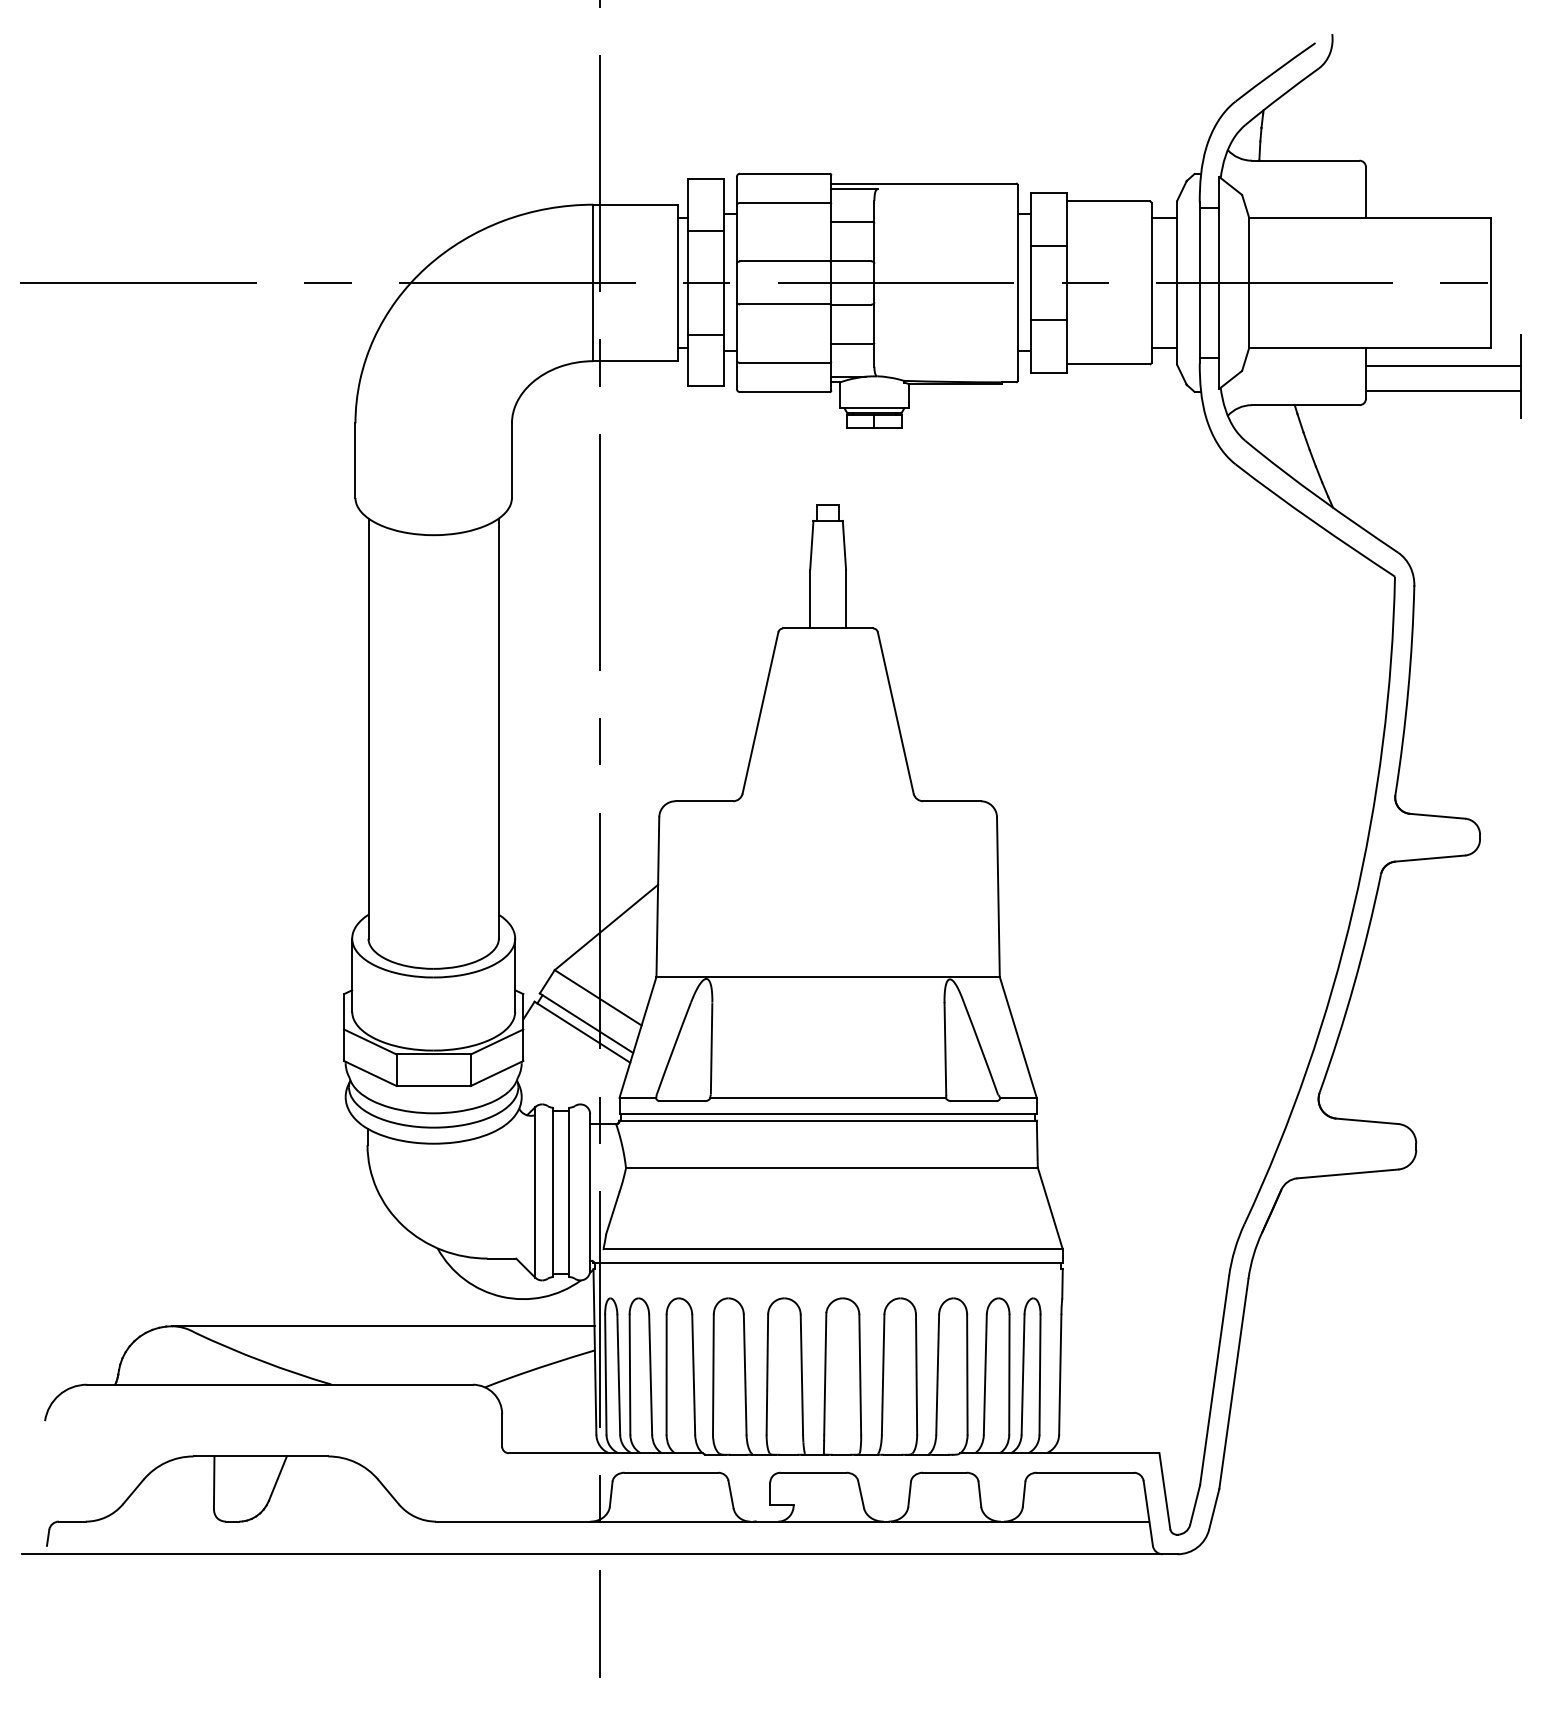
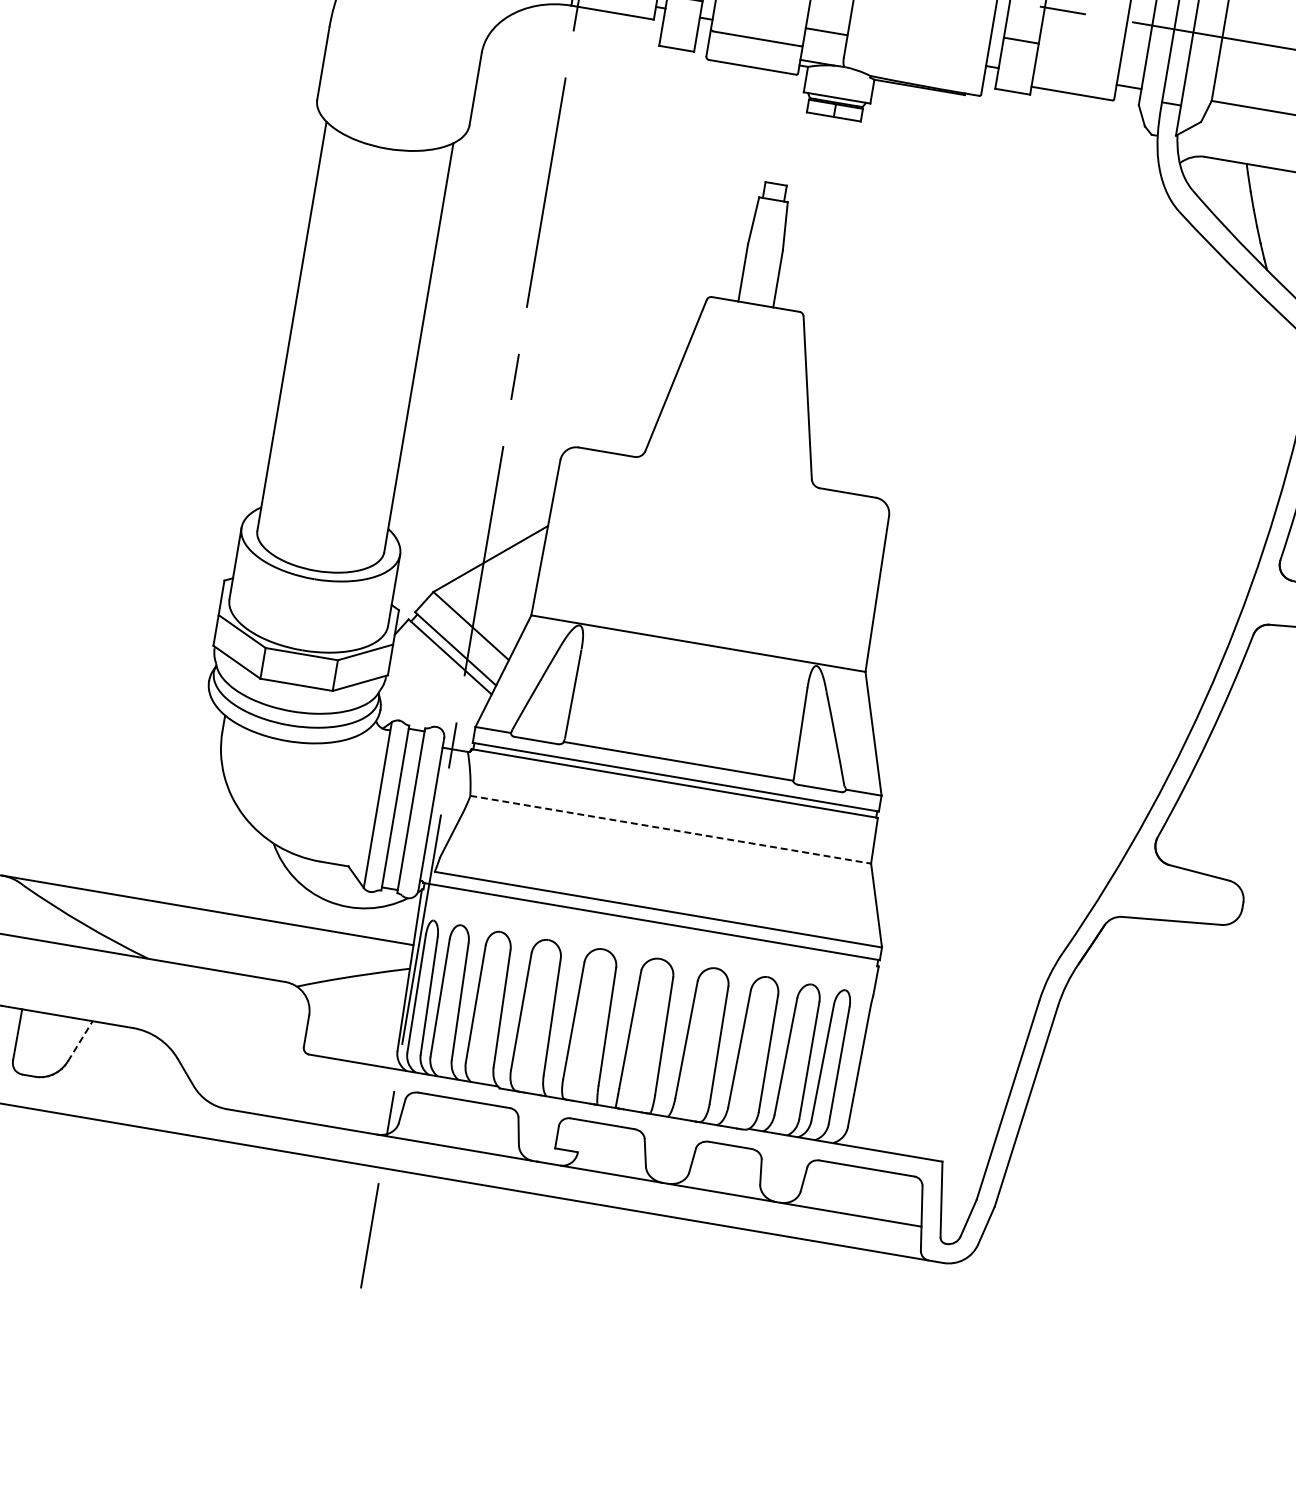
line: (831, 1167) -> (670, 829), solid -> dashed
line: (277, 1478) -> (79, 1041), solid -> dashed

